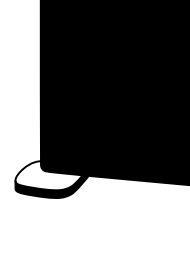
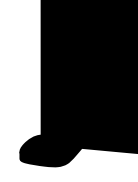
fill: (48, 175) -> (47, 147), added

